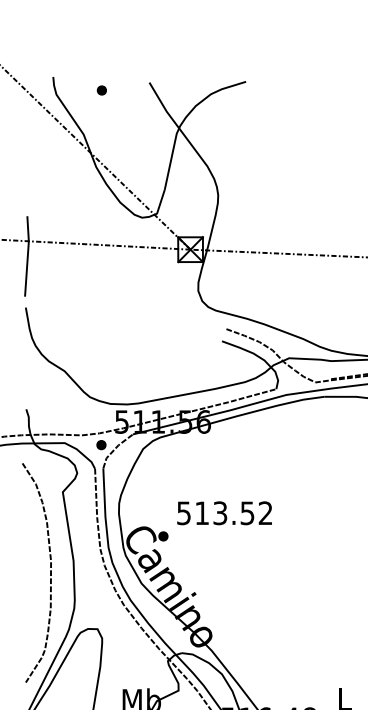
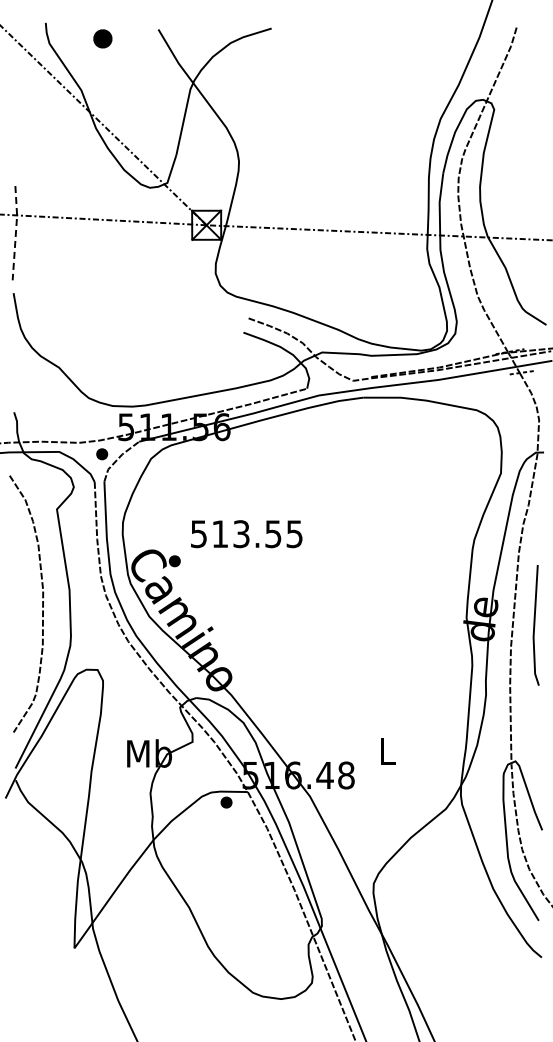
part: (101, 90) -> (102, 38), size x1.6
line: (27, 255) -> (15, 232), solid -> dashed
text: (265, 513) -> (294, 534), 513.52 -> 513.55

